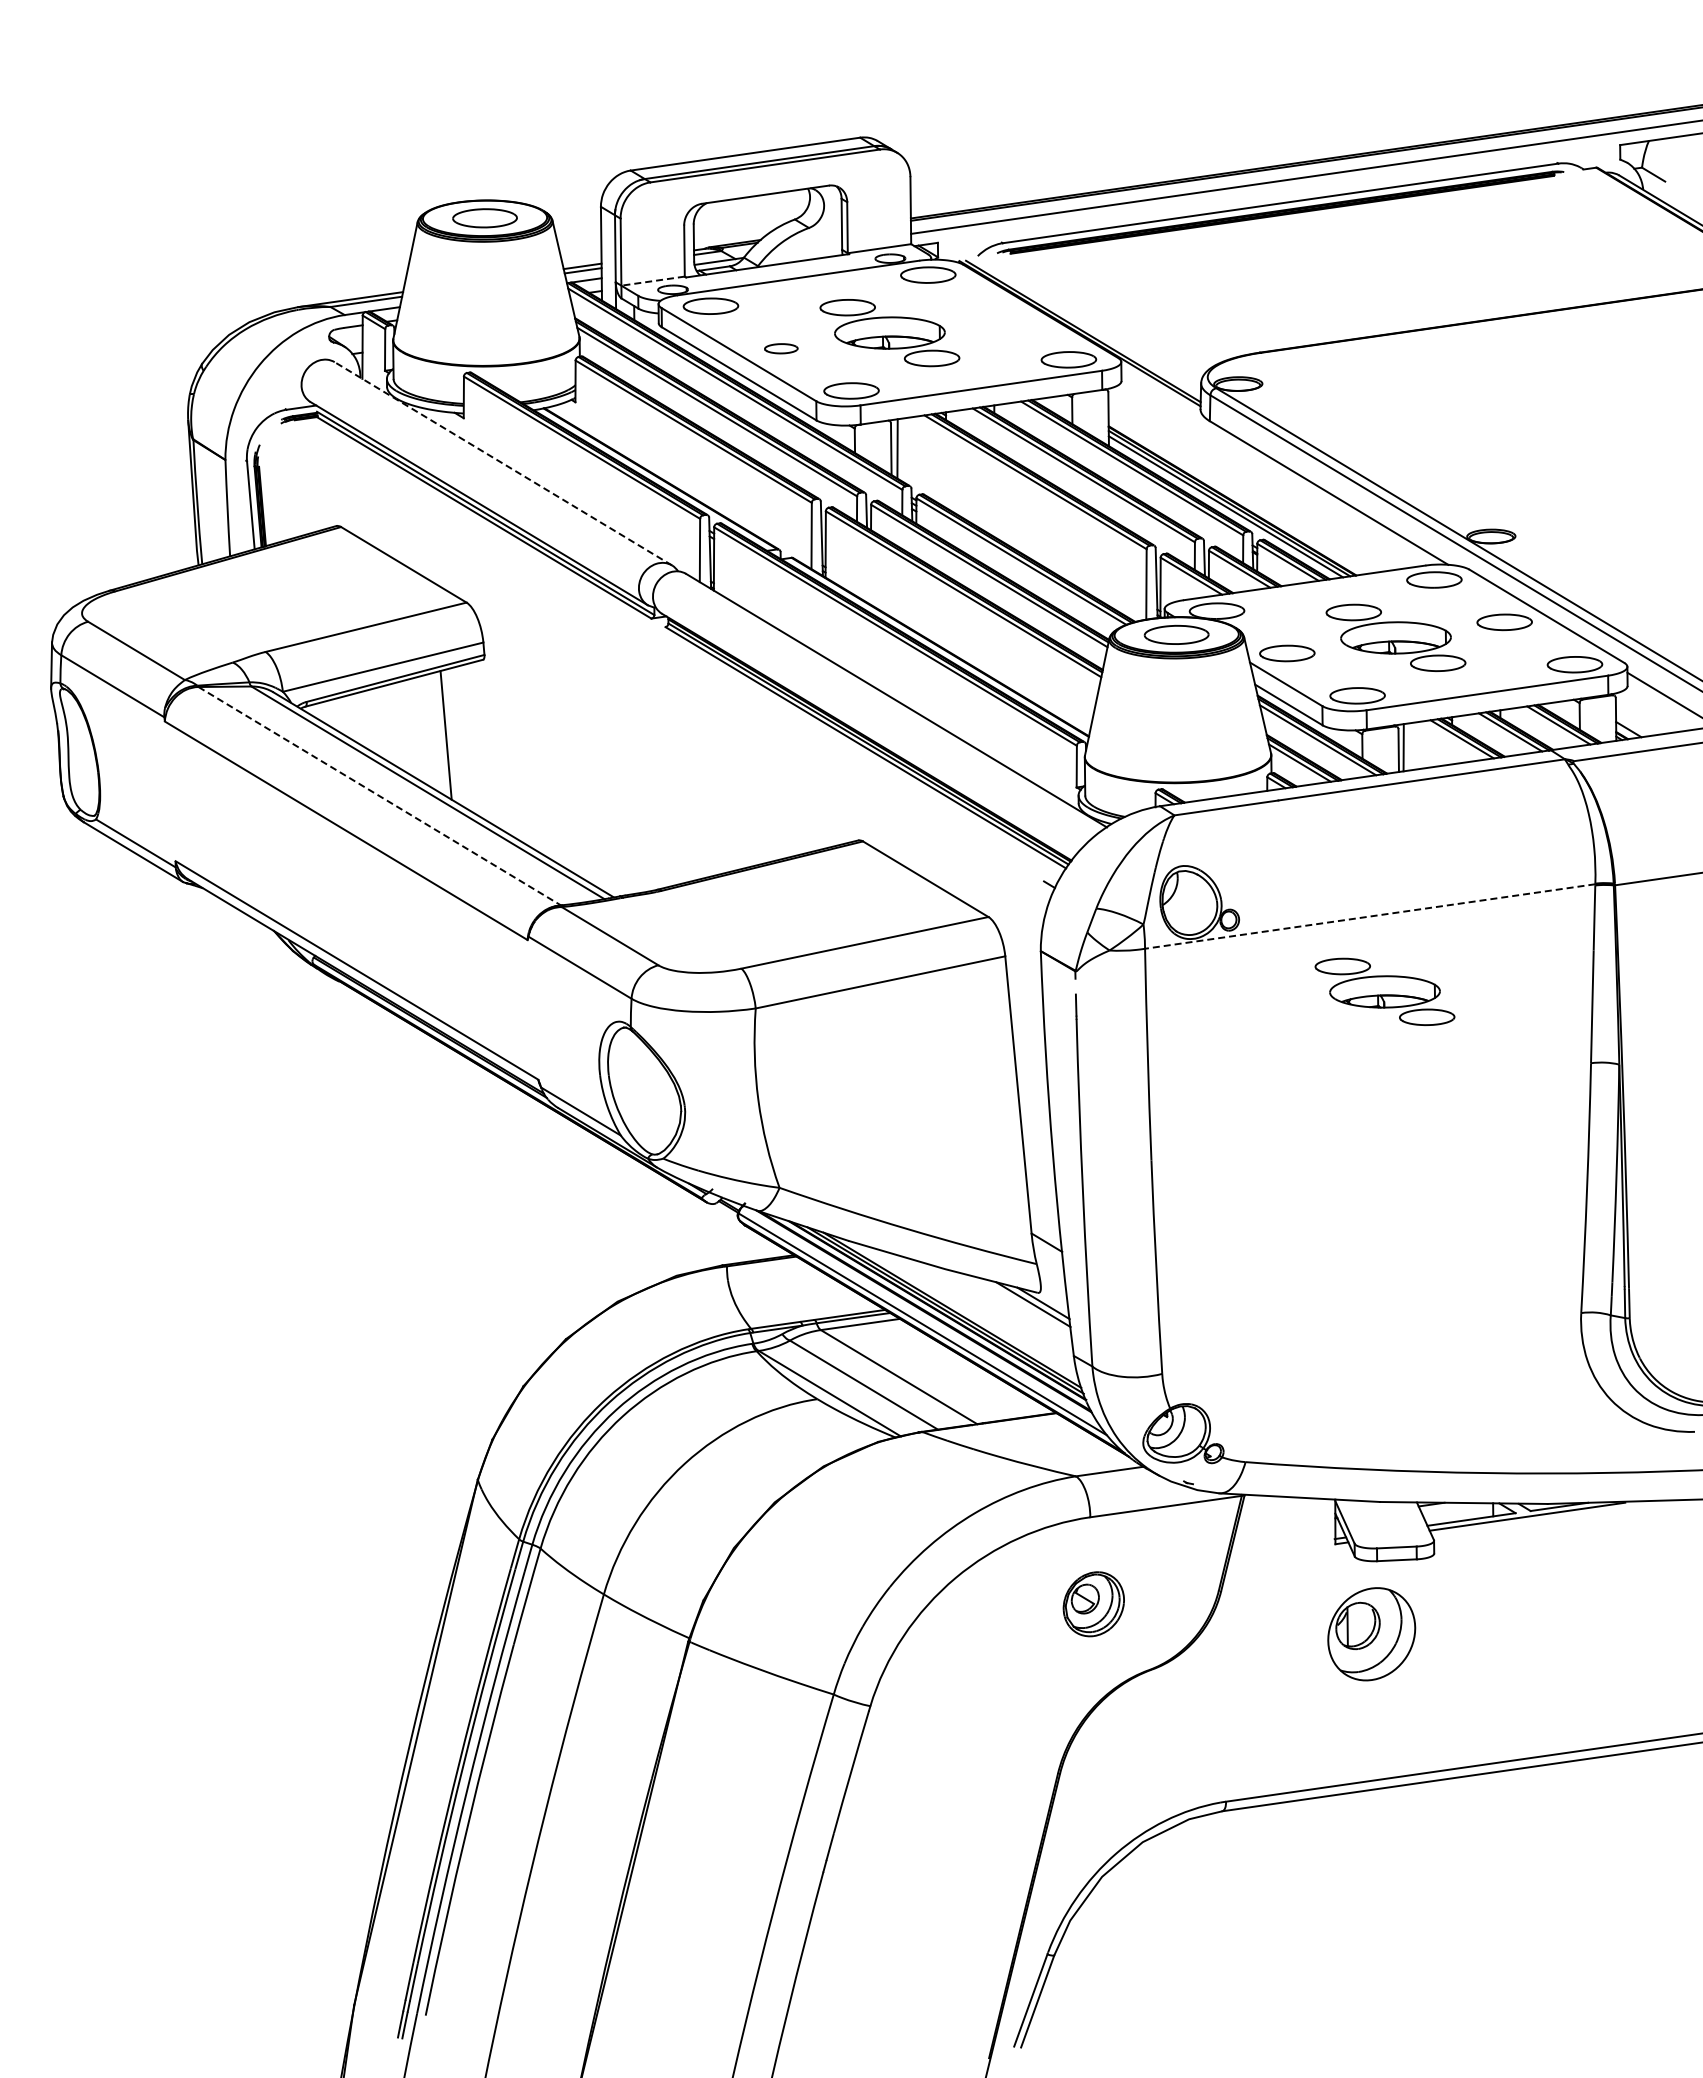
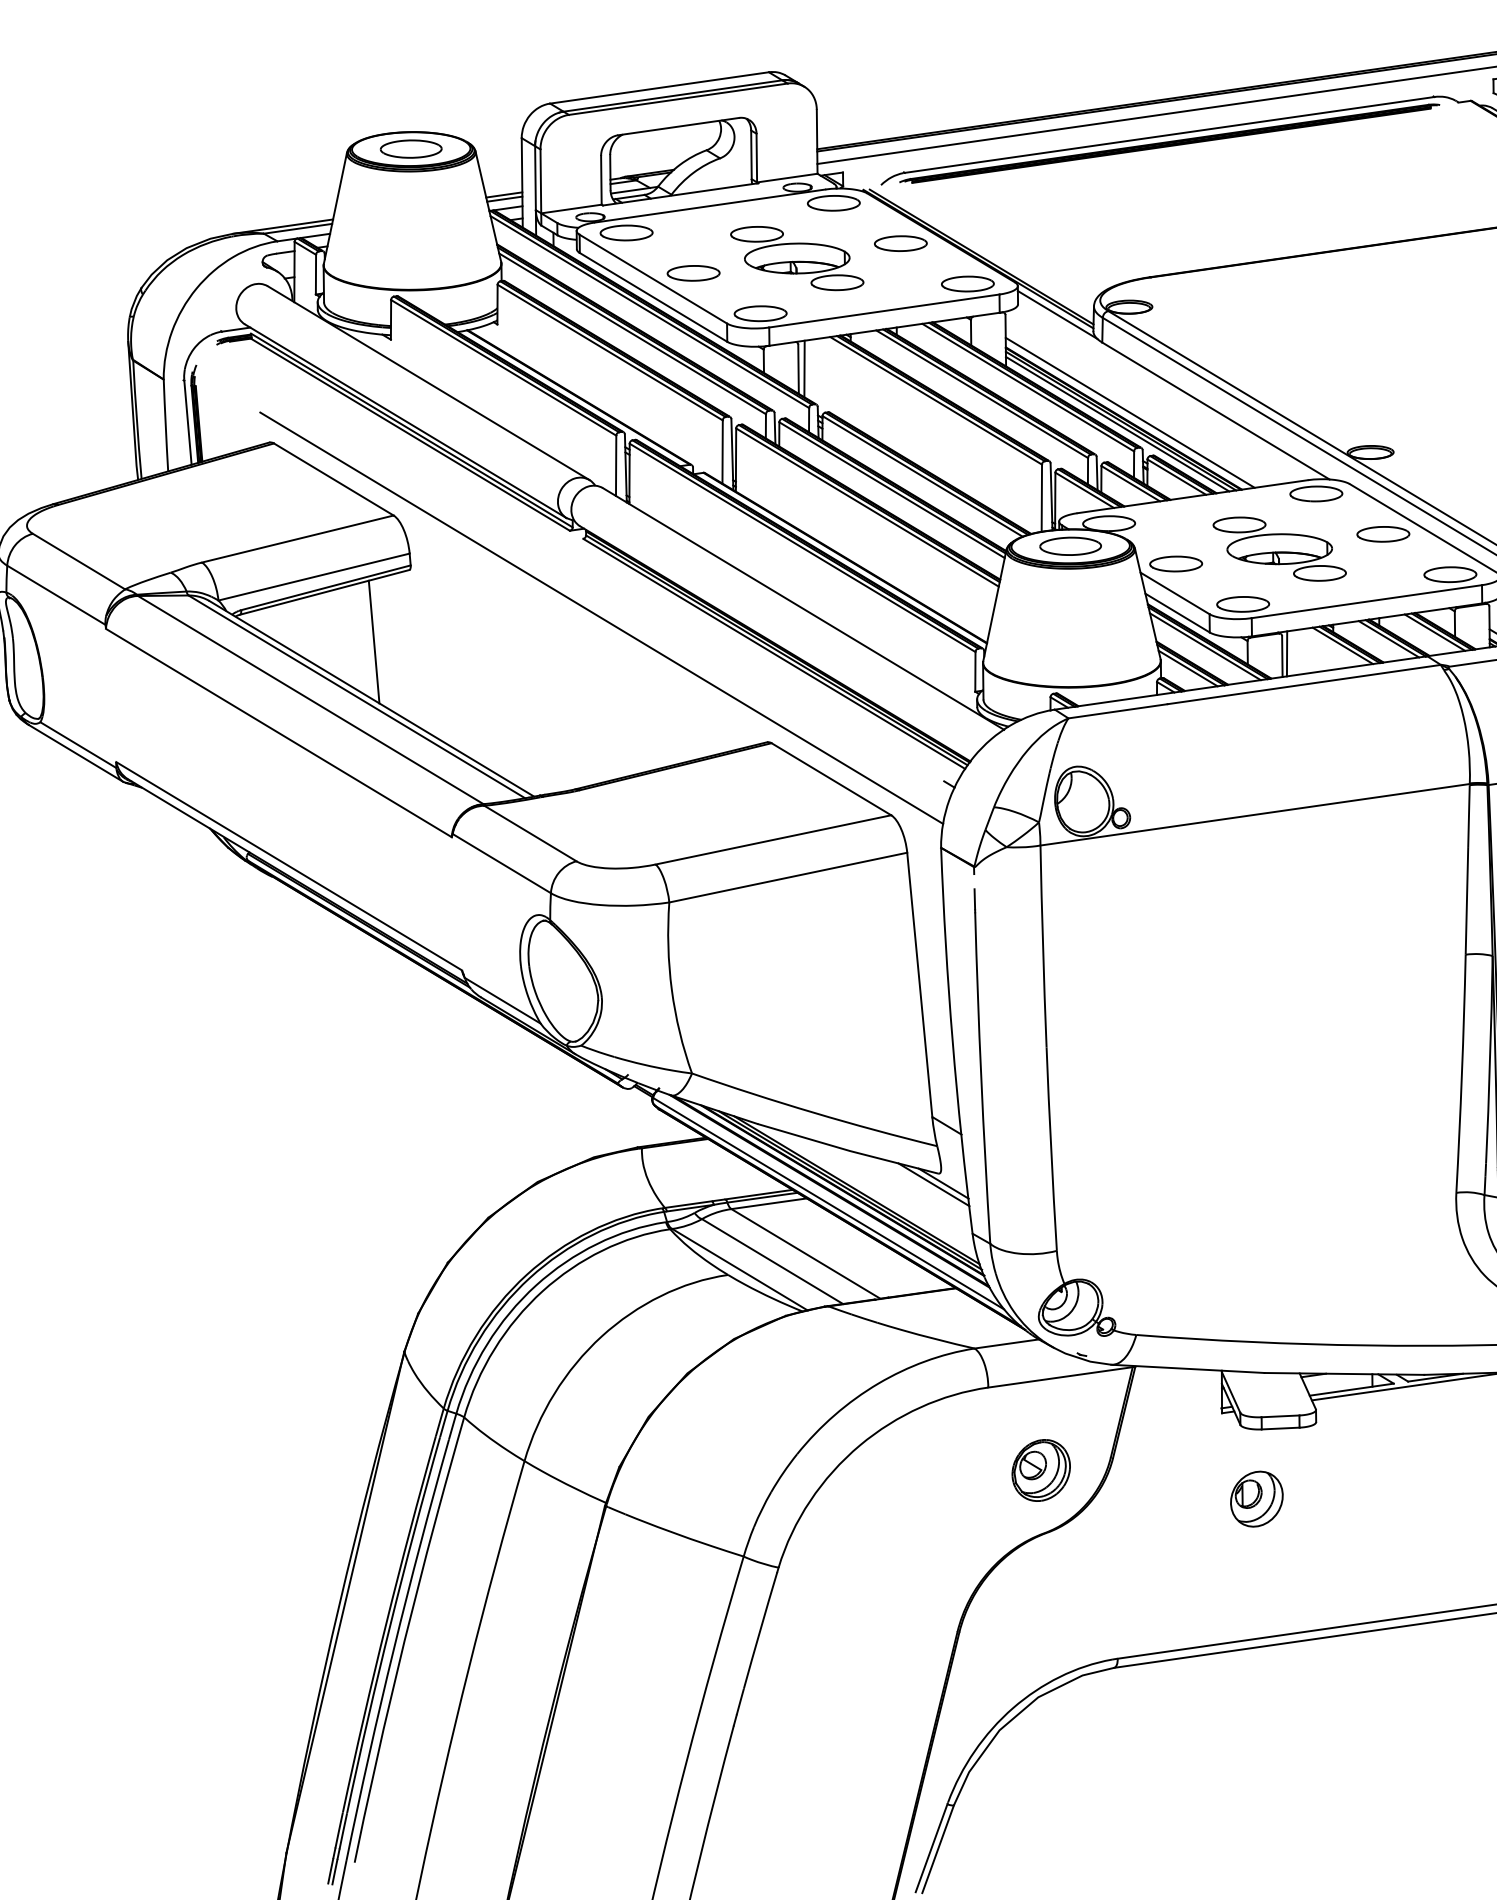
line: (652, 281) -> (570, 209), dashed -> solid
part: (998, 317) -> (900, 243), added
part: (781, 348) -> (693, 273), size x1.67
line: (1162, 392) -> (1057, 315), added
line: (503, 463) -> (428, 382), dashed -> solid
line: (1238, 494) -> (1129, 412), added
line: (684, 710) -> (601, 618), added
line: (379, 796) -> (310, 700), dashed -> solid
line: (1369, 916) -> (1254, 814), dashed -> solid
part: (1384, 991) -> (1268, 886), removed
part: (1093, 1604) -> (1040, 1470), moved
part: (1372, 1634) -> (1257, 1499), size x0.62

